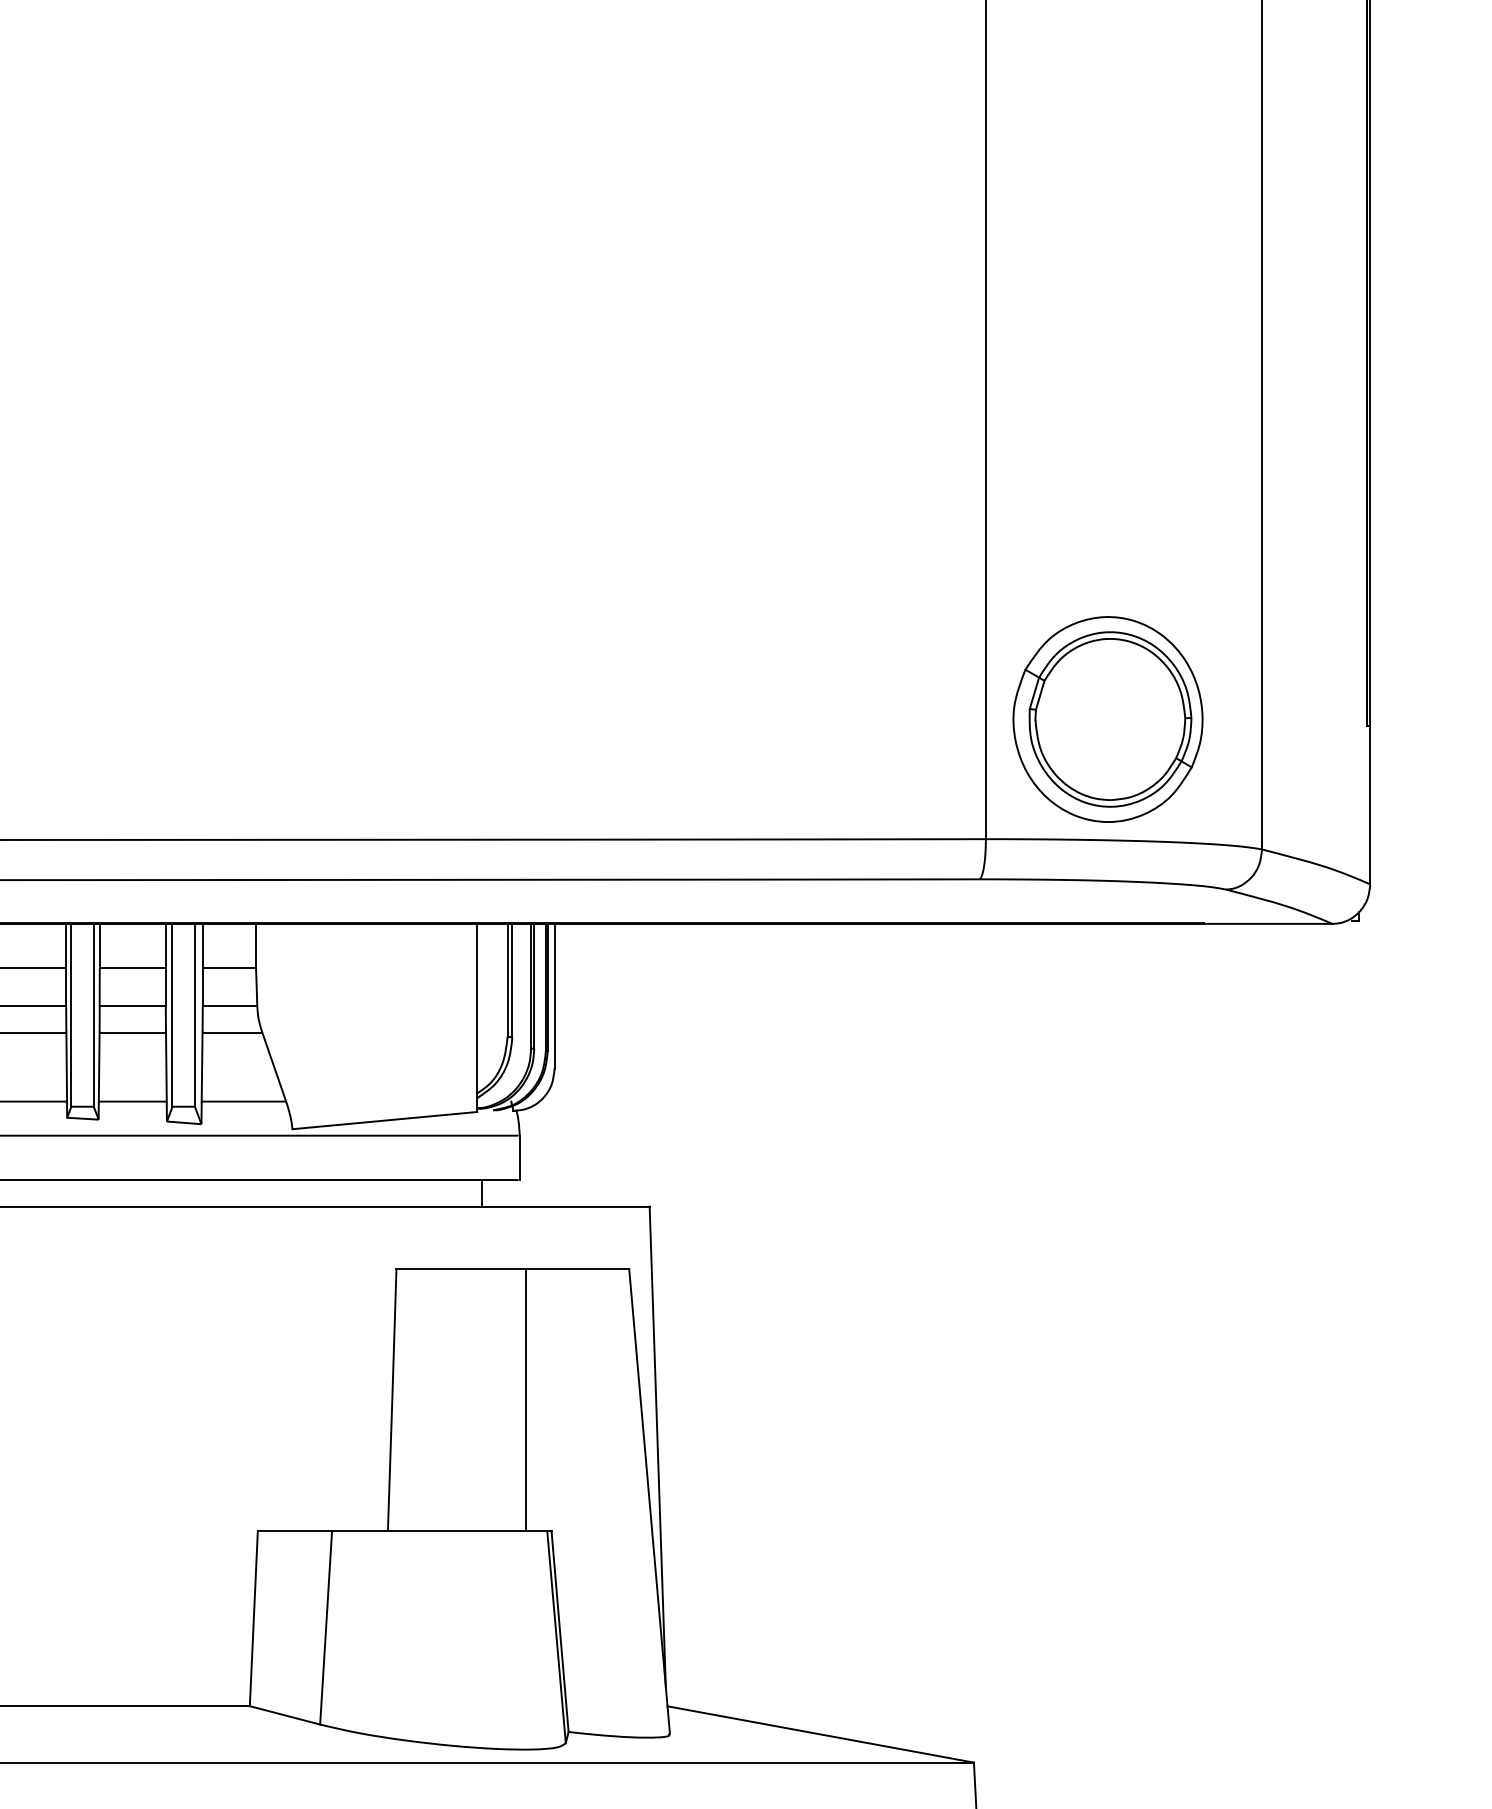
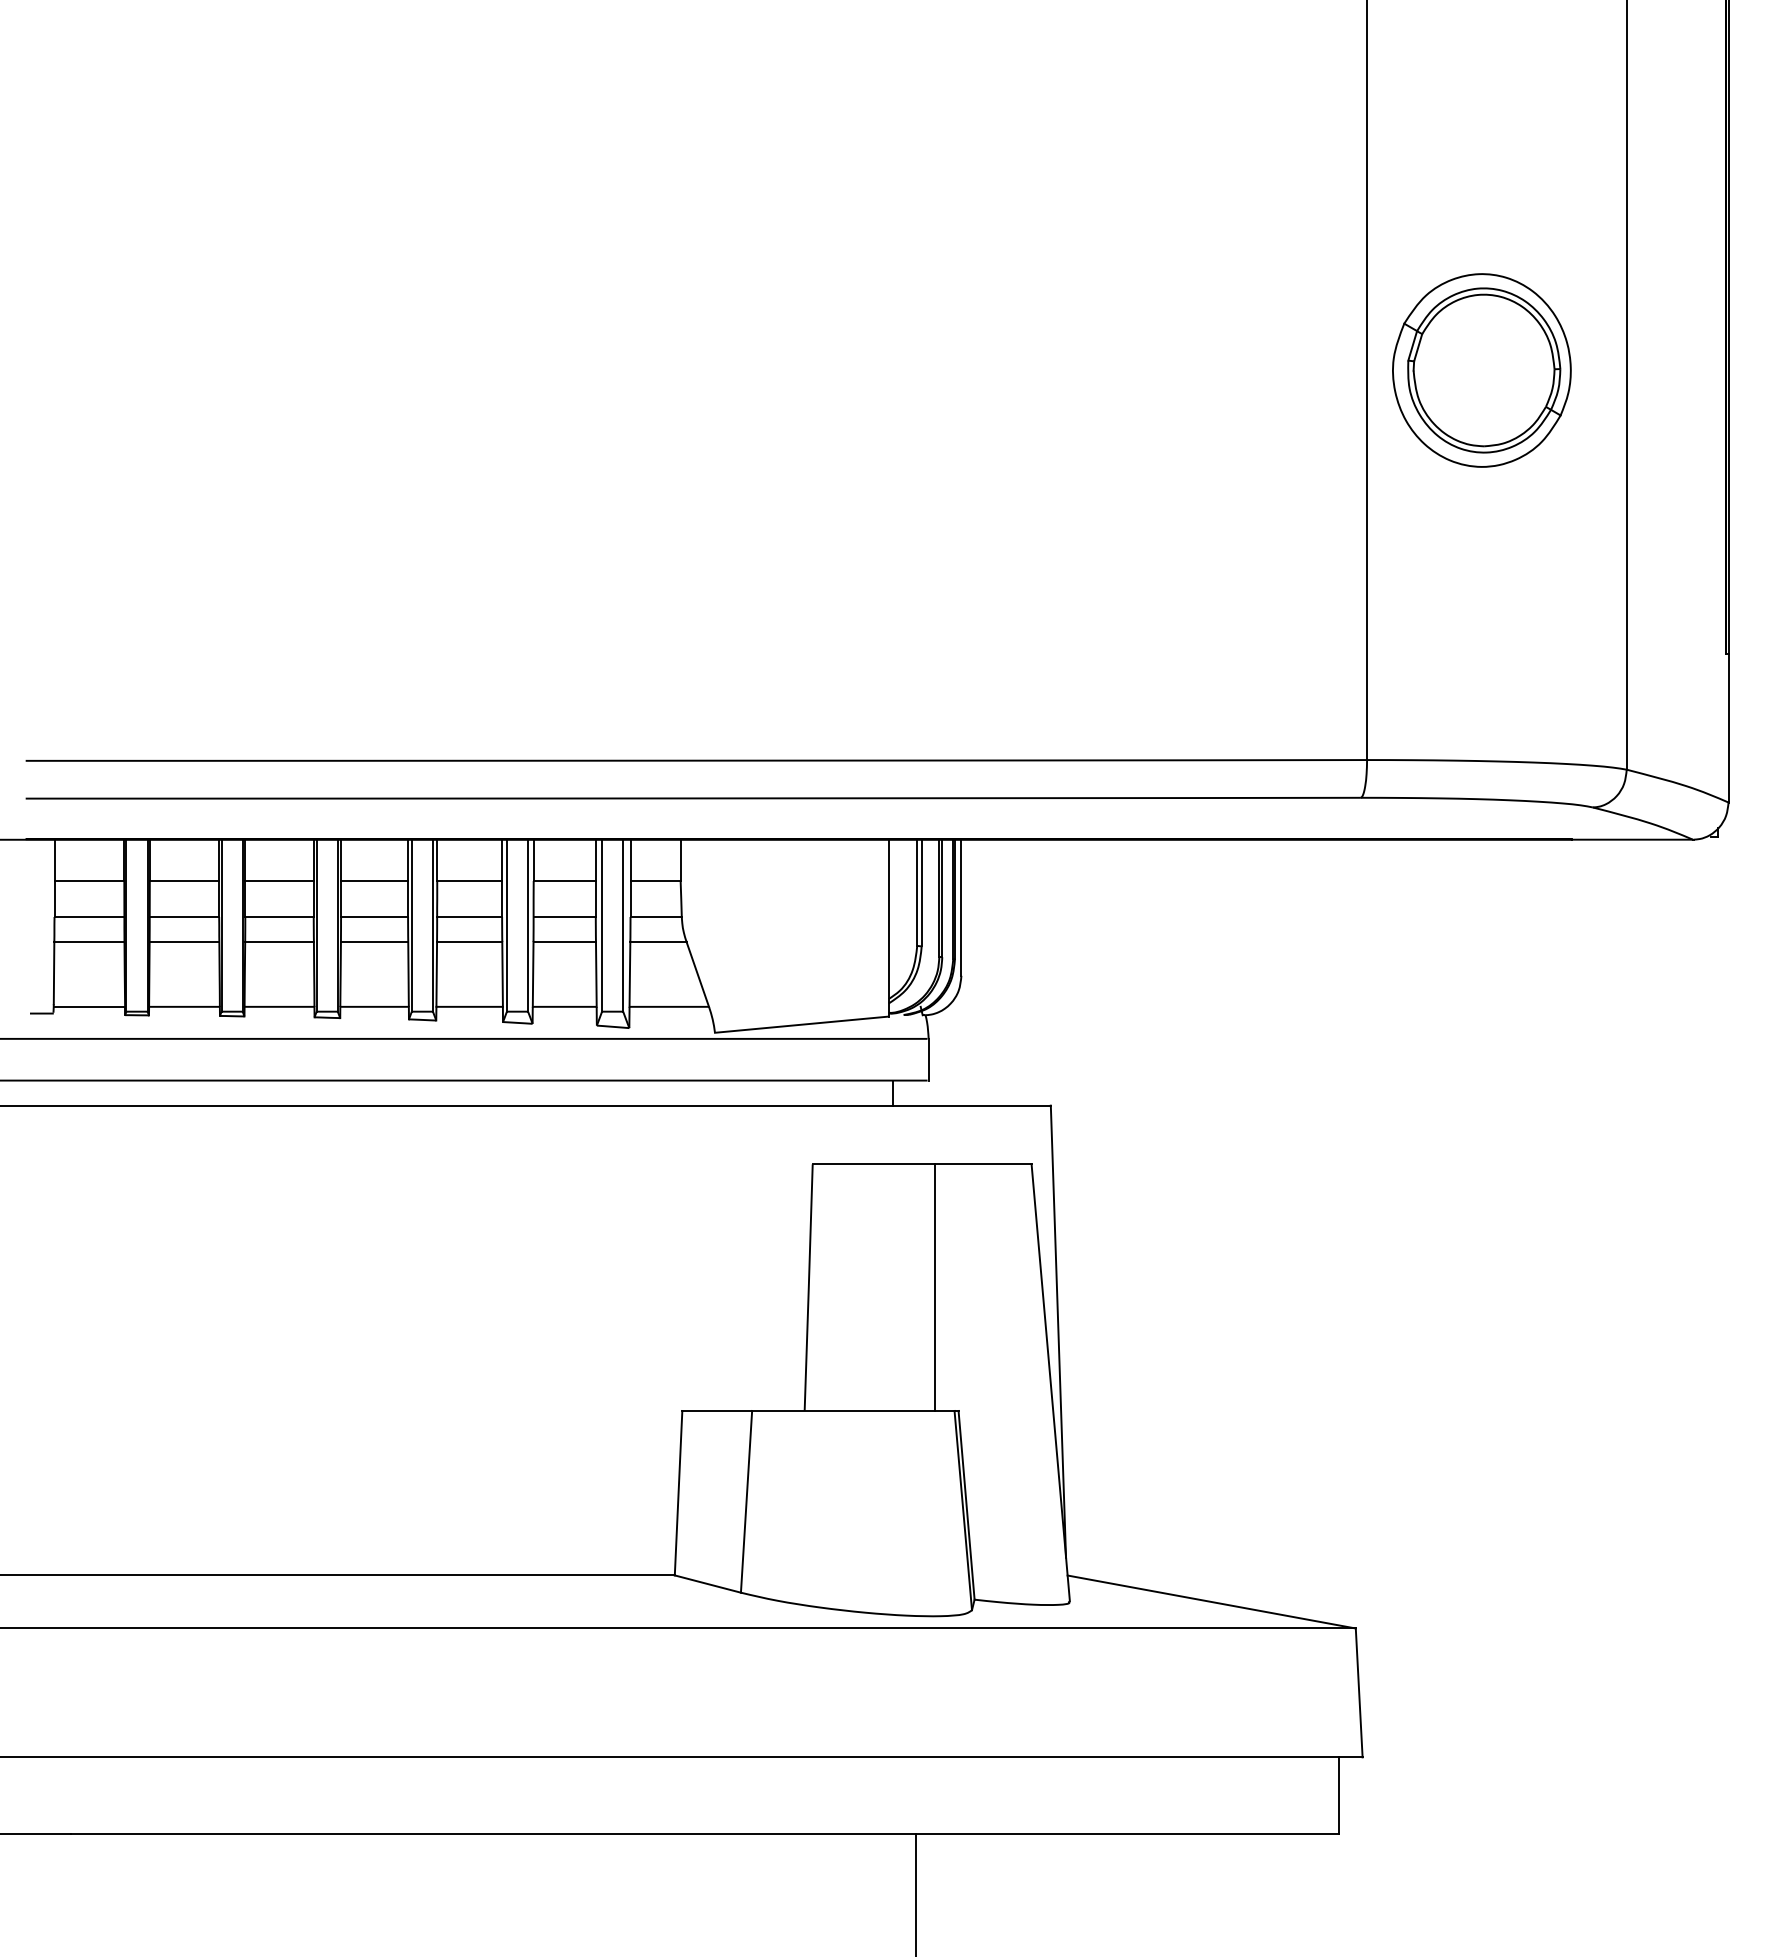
part: (1107, 719) -> (1481, 370), moved

